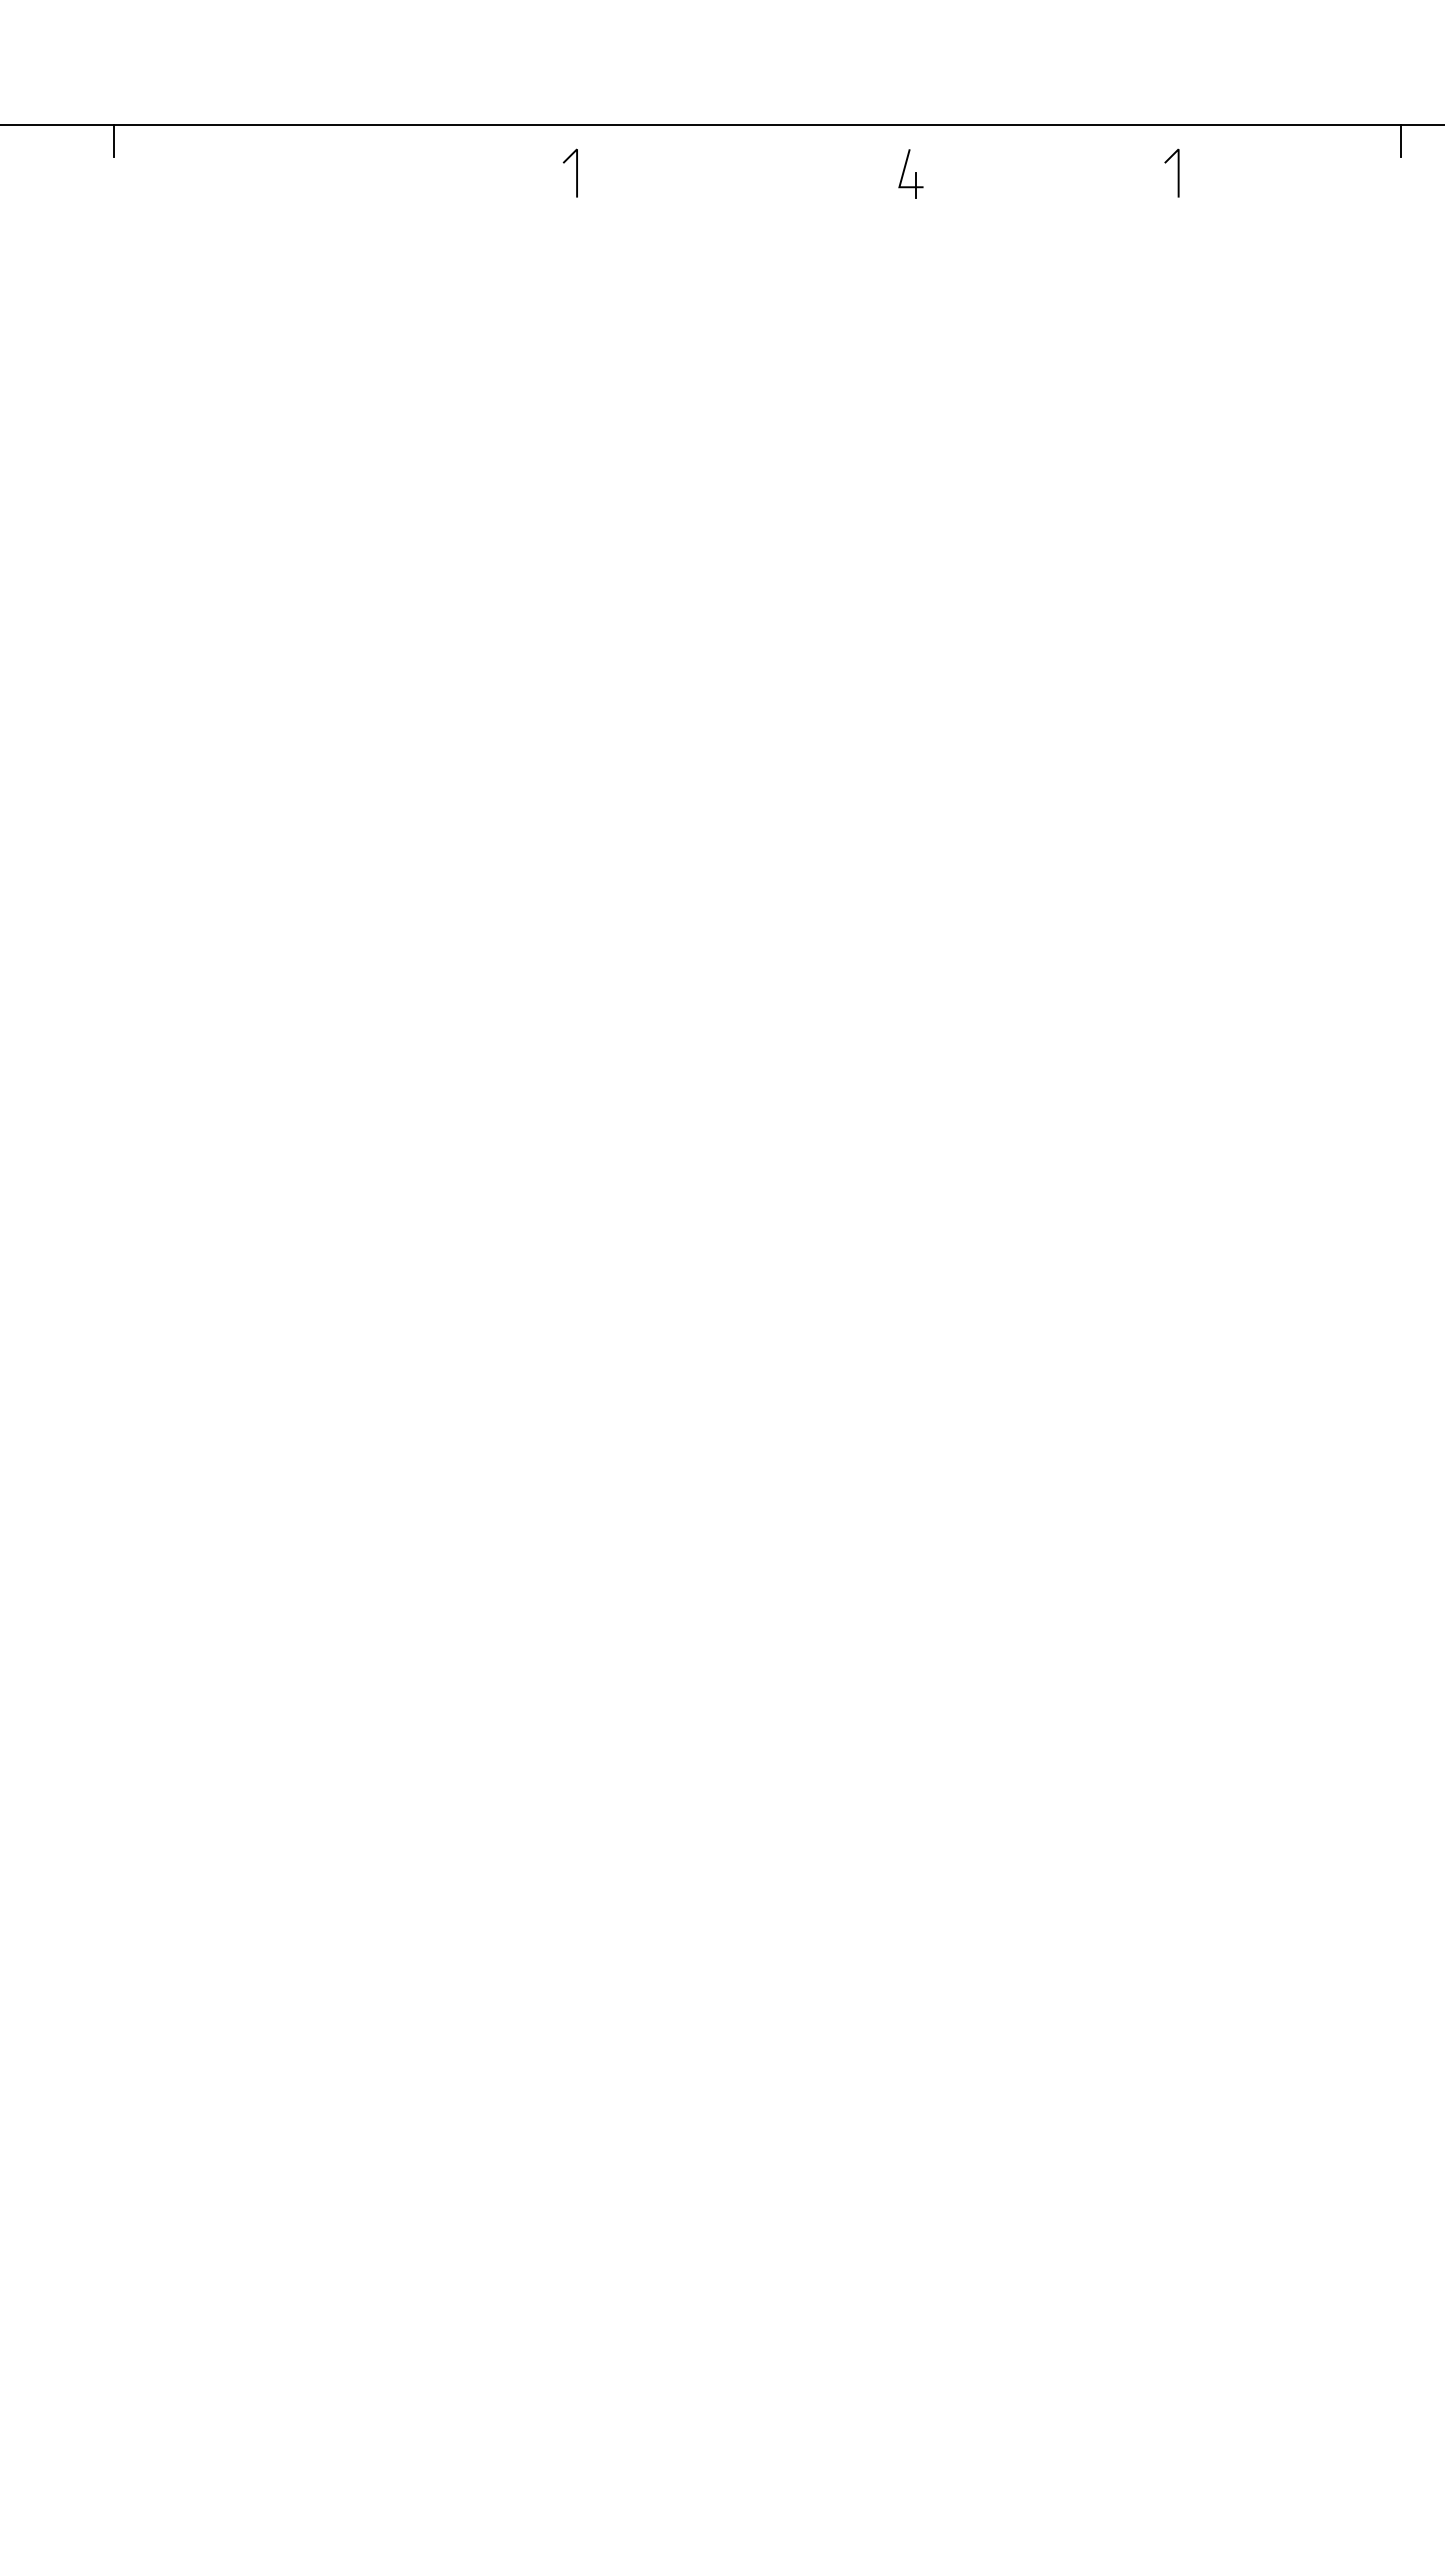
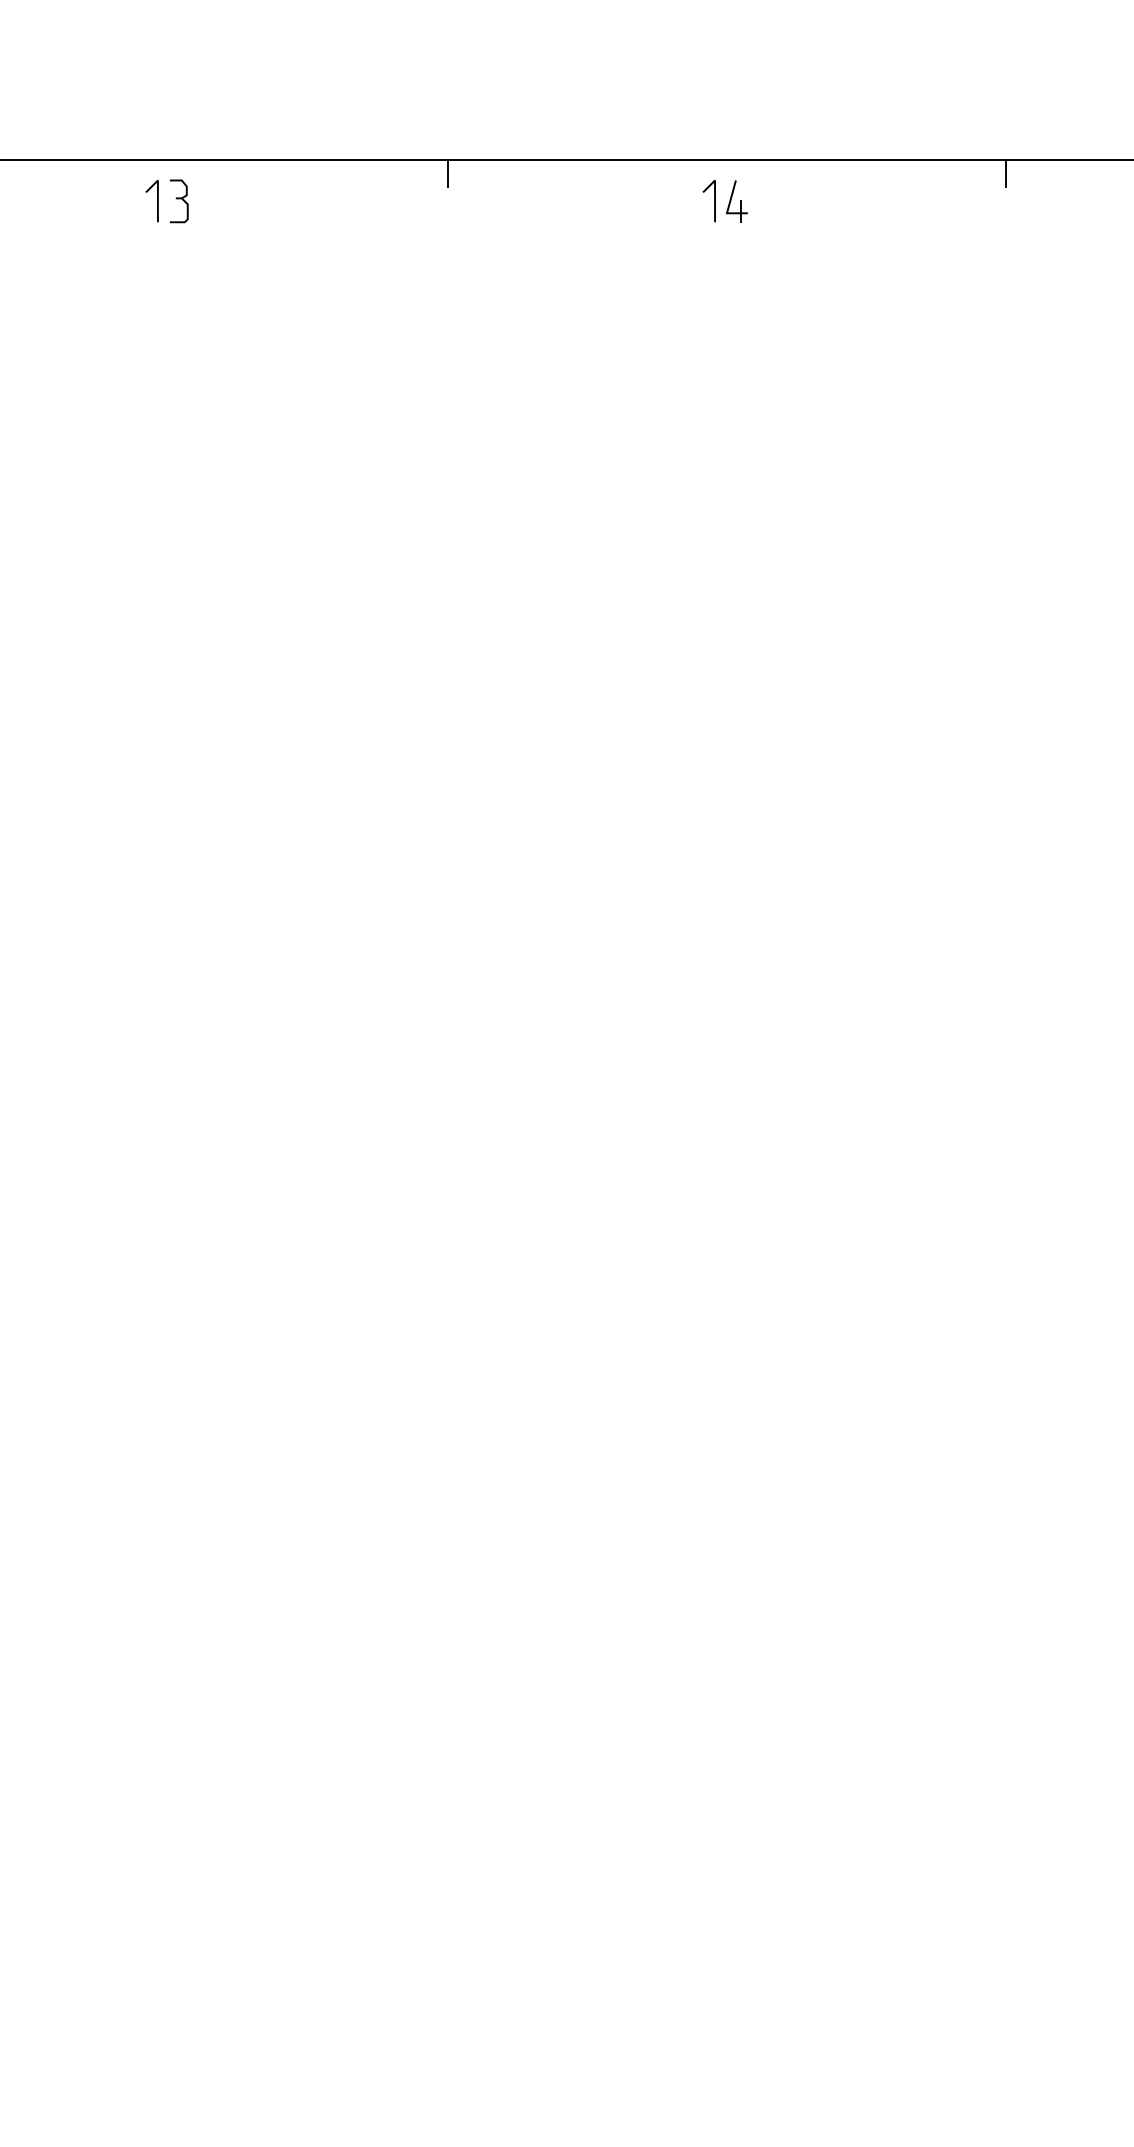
line: (757, 141) -> (448, 173), added
line: (576, 172) -> (157, 200), moved
line: (1177, 172) -> (714, 200), moved
part: (446, 173) -> (179, 201), added
part: (910, 173) -> (736, 201), moved

